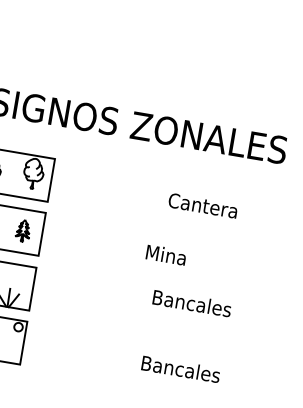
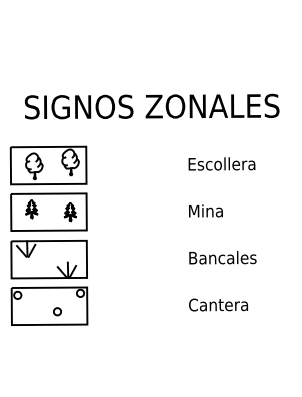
text: (207, 205) -> (221, 163), Cantera -> Escollera
text: (165, 254) -> (205, 210), moved
text: (191, 303) -> (222, 257), moved
text: (180, 368) -> (222, 304), Bancales -> Cantera

